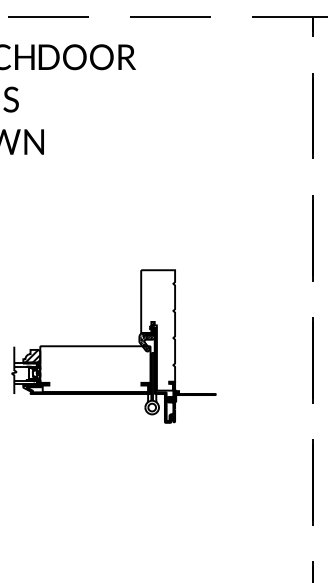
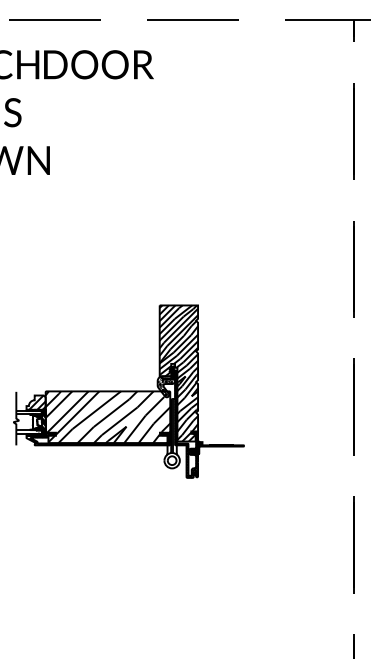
hatch: (157, 330) -> (178, 373), added
hatch: (94, 369) -> (107, 417), added

